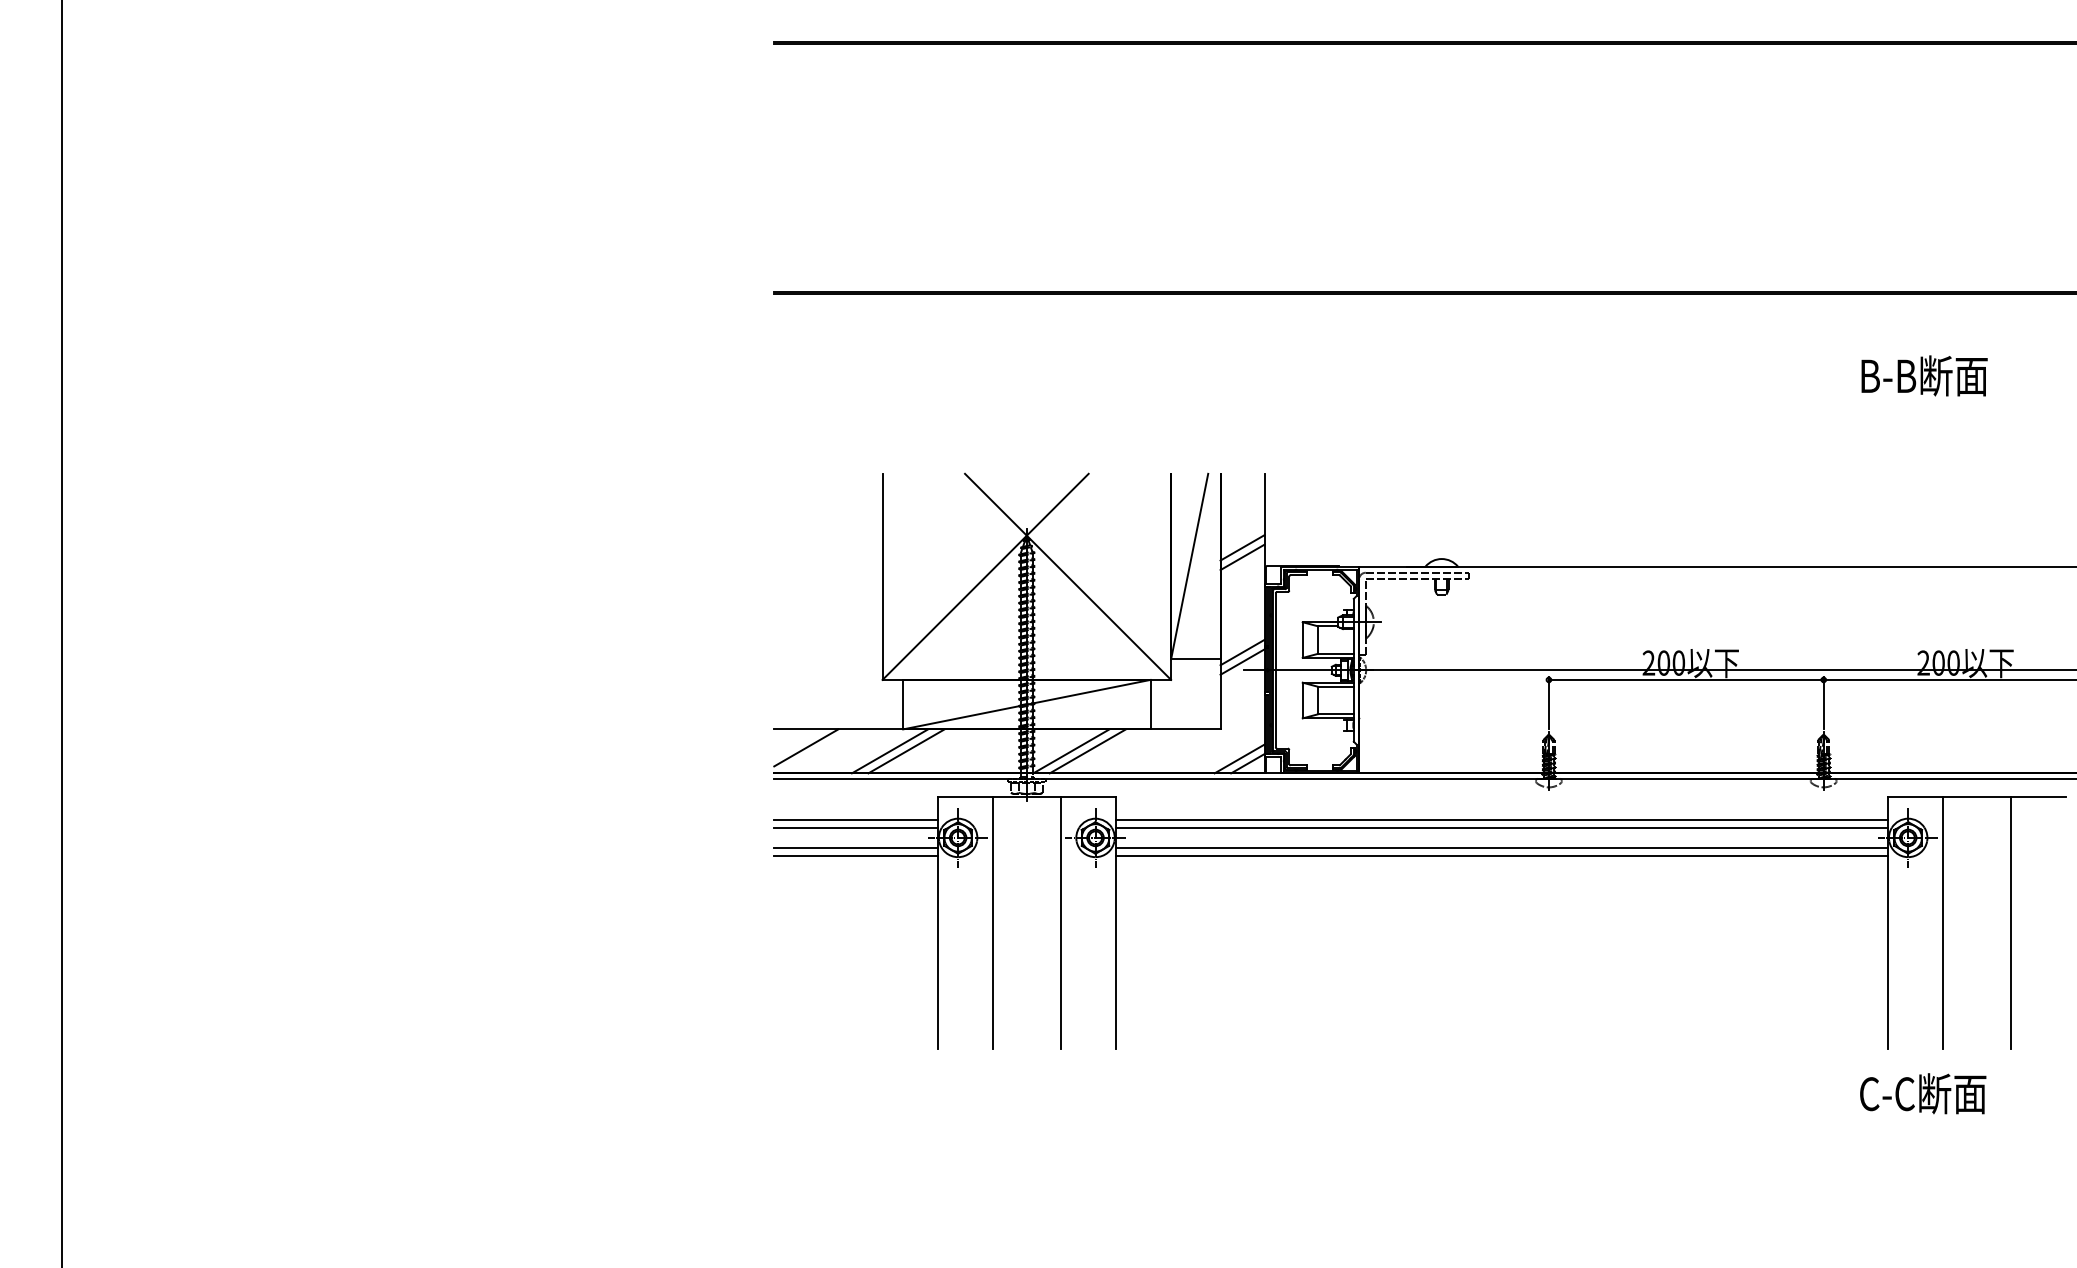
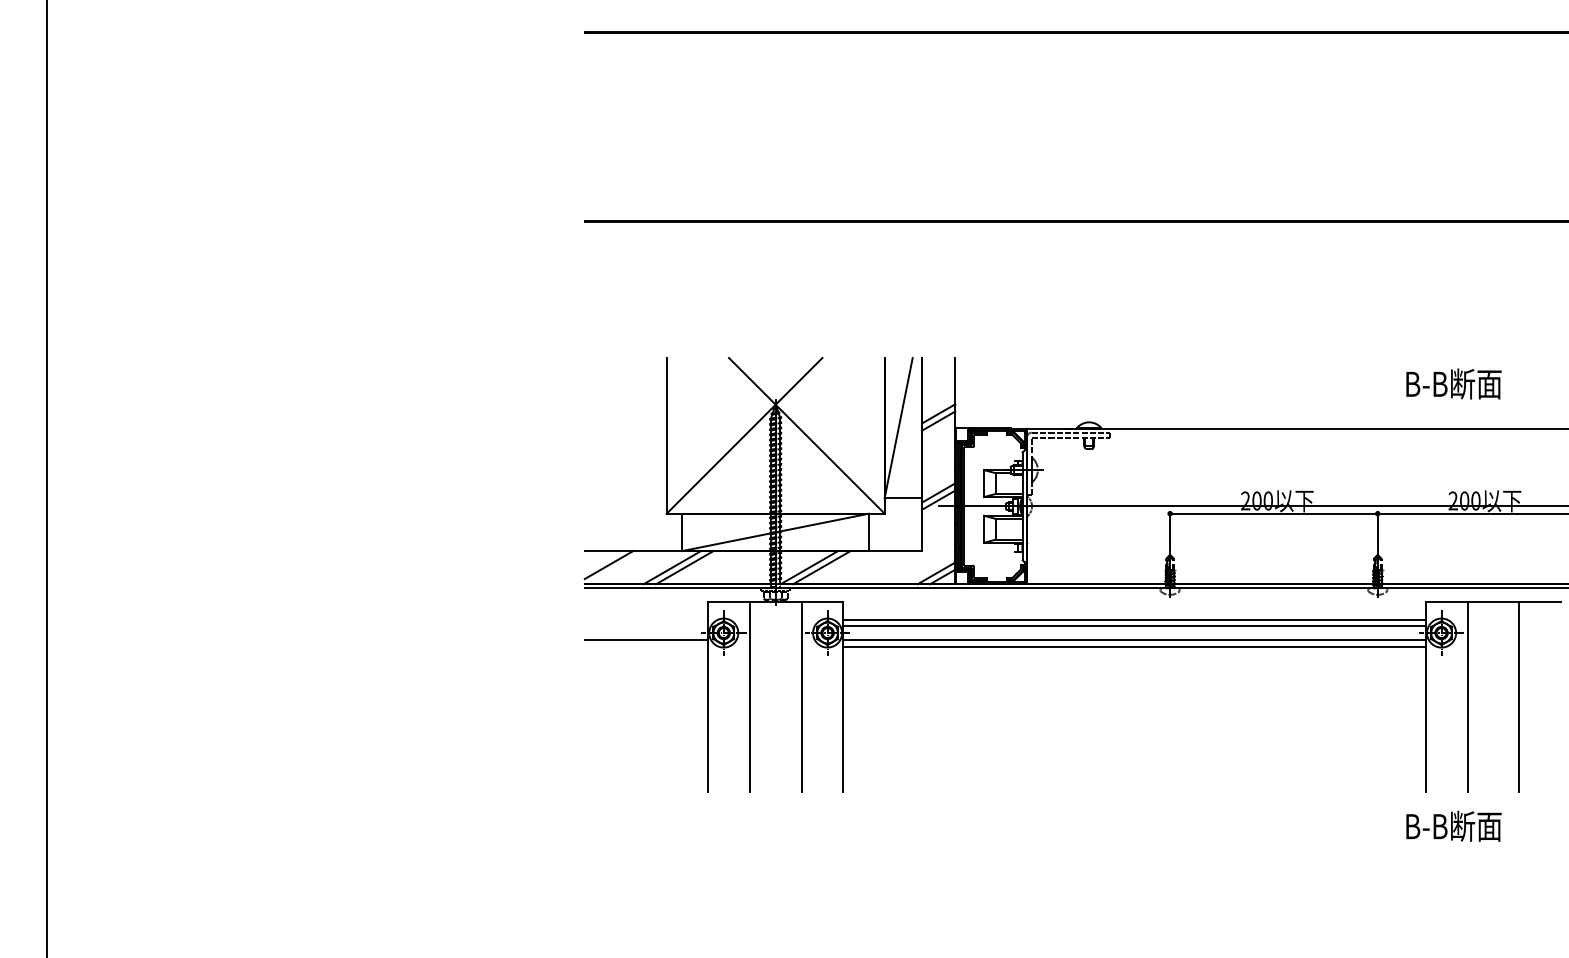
text: (1923, 375) -> (1453, 383), moved
line: (855, 819) -> (646, 619), removed
line: (855, 827) -> (646, 625), removed
line: (855, 855) -> (646, 646), removed
text: (1923, 1092) -> (1453, 825), C-C断面 -> B-B断面

